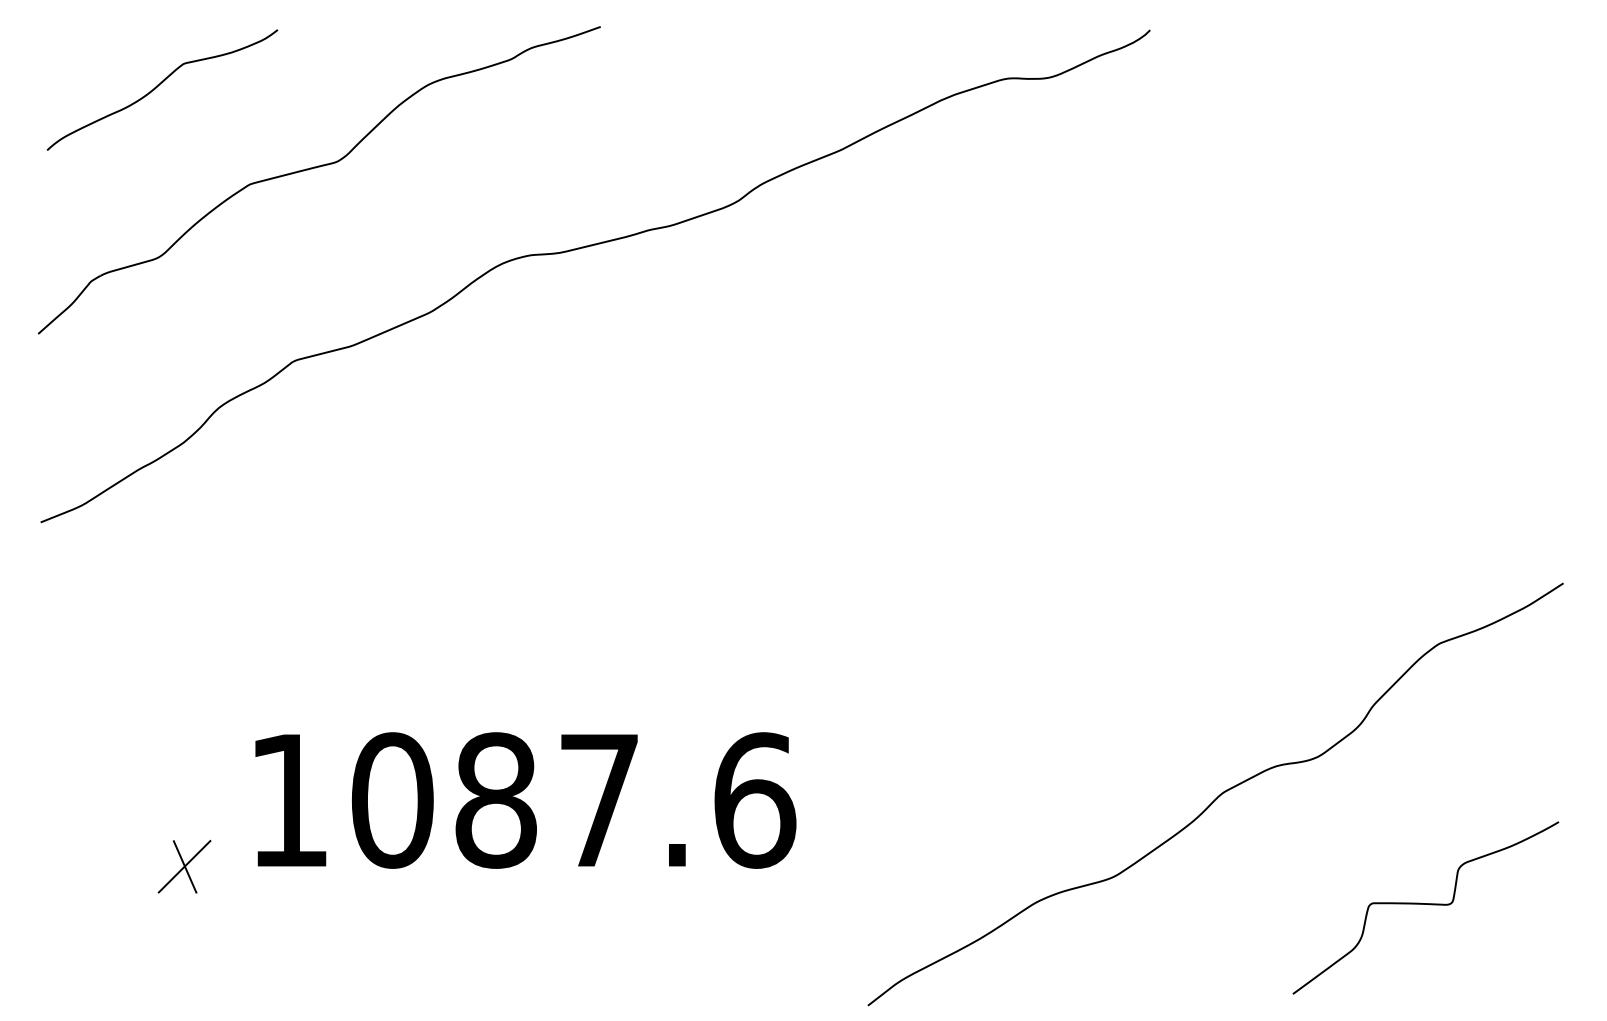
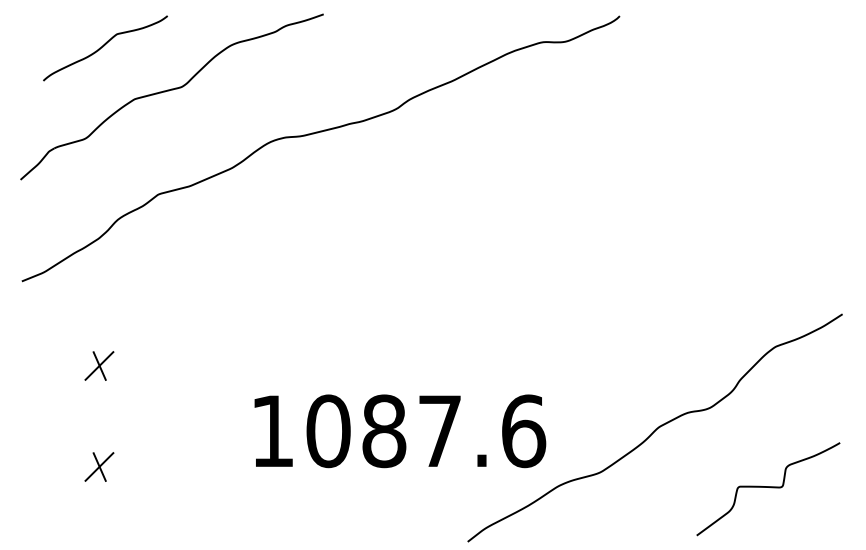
curve: (160, 86) -> (104, 46), moved
part: (184, 678) -> (99, 365), added
text: (526, 800) -> (400, 431), moved

